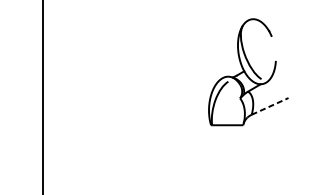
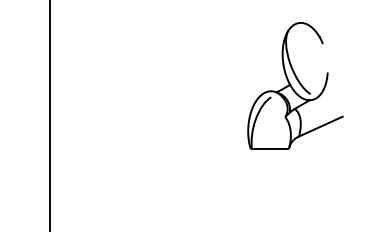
line: (270, 106) -> (321, 126), dashed -> solid

